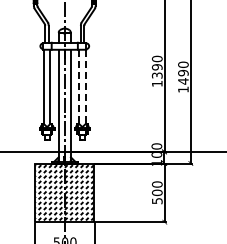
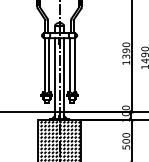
line: (79, 87) -> (70, 65), dashed -> solid
line: (85, 87) -> (74, 65), dashed -> solid

